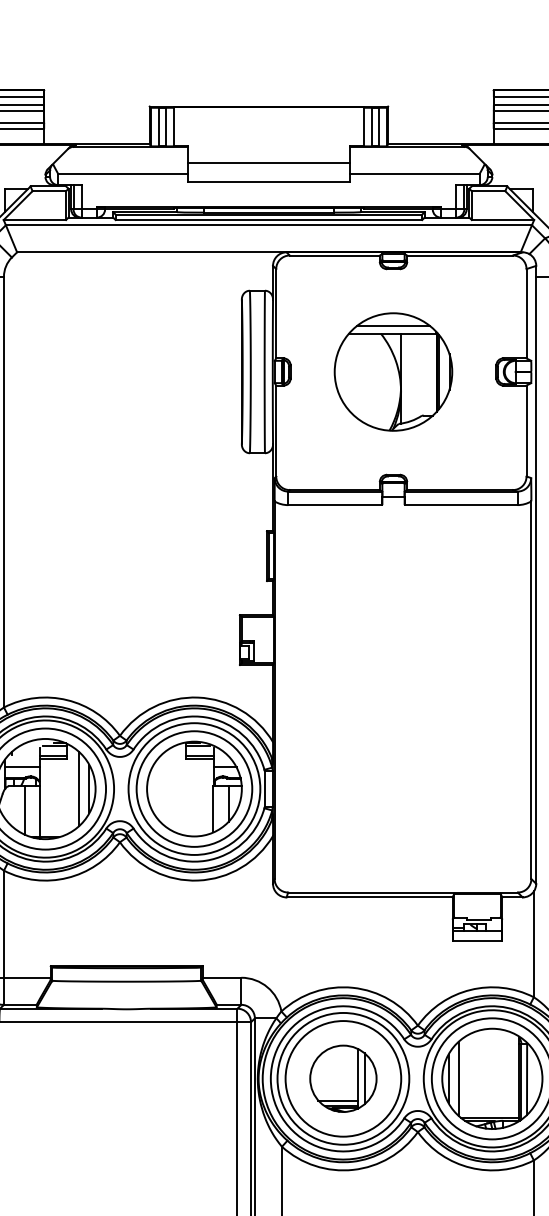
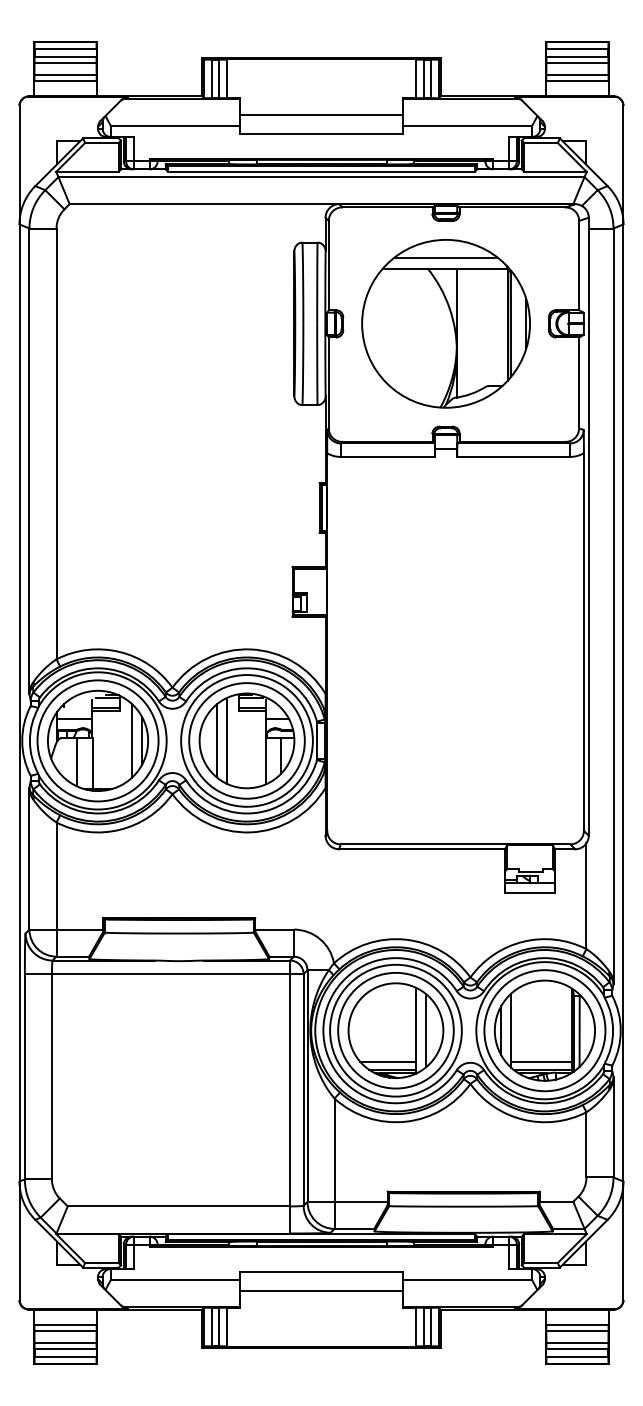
part: (392, 371) -> (445, 323), size x1.43
line: (163, 788) -> (216, 740), added
line: (173, 788) -> (226, 740), added
part: (342, 1078) -> (395, 1030), size x1.43
line: (488, 1109) -> (541, 1061), added

